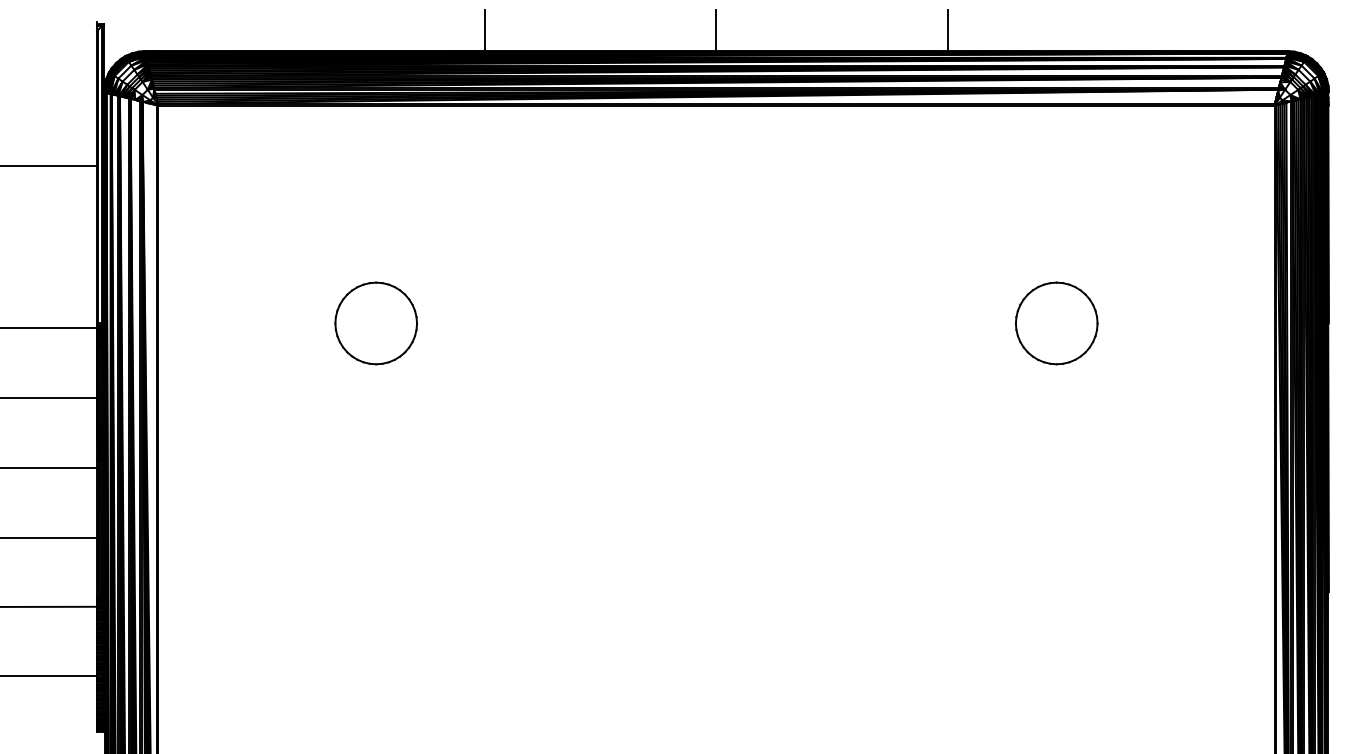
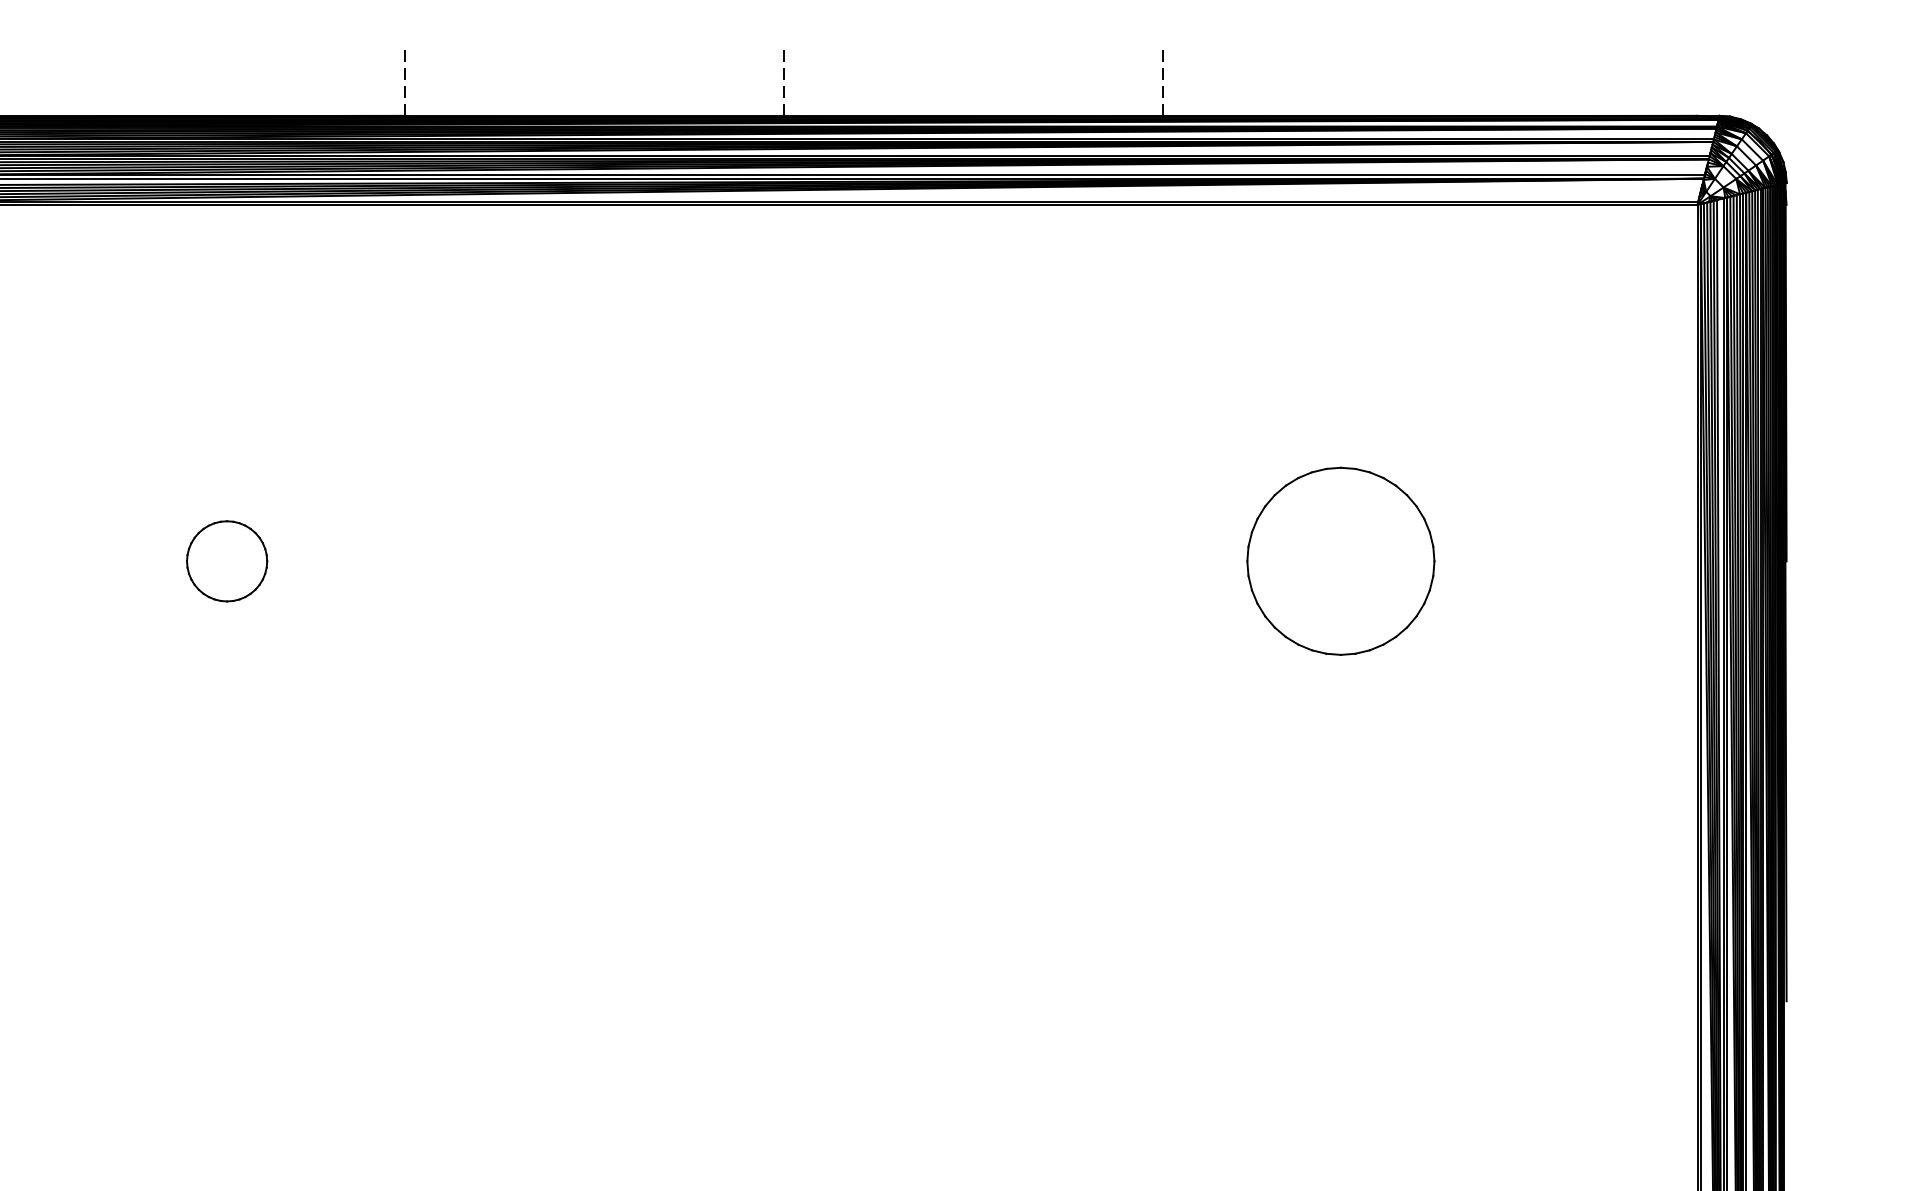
line: (485, 30) -> (406, 81), solid -> dashed
line: (716, 30) -> (784, 81), solid -> dashed
line: (947, 30) -> (1162, 81), solid -> dashed
part: (375, 323) -> (226, 561), size x0.6
part: (1056, 323) -> (1340, 561), size x1.4

